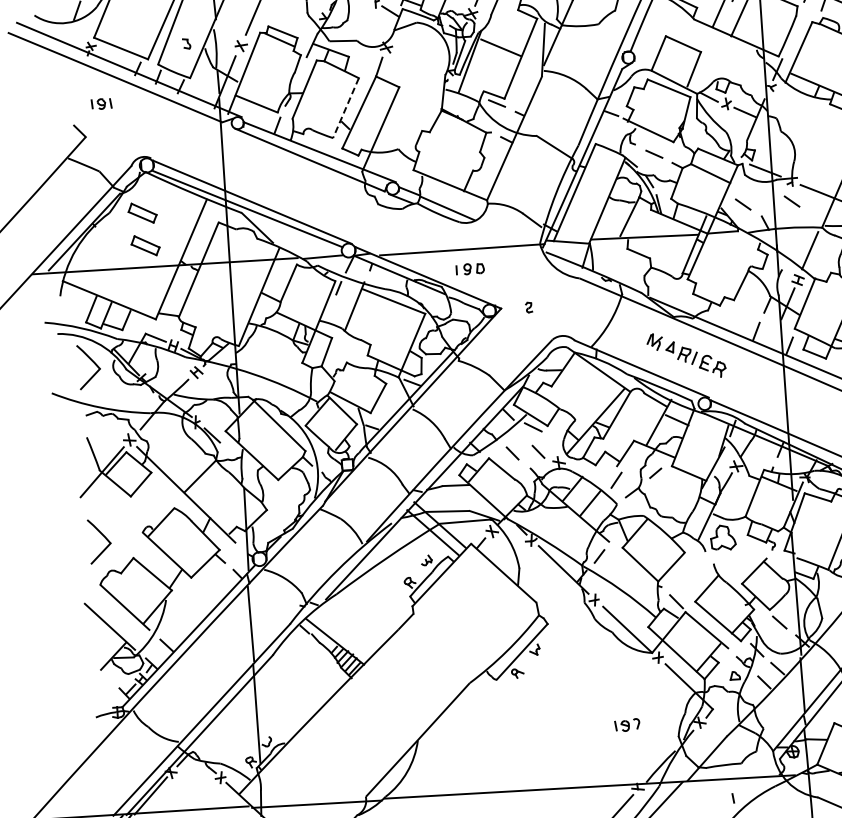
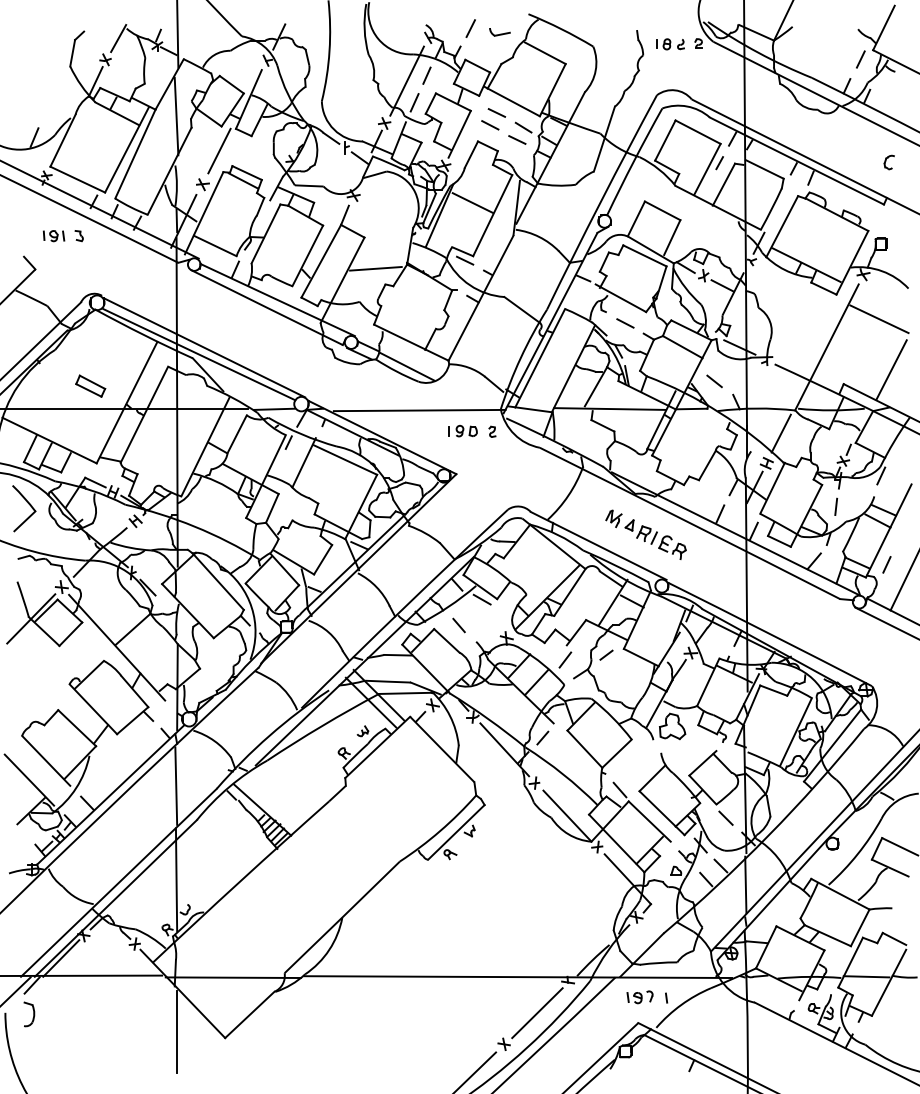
part: (185, 44) -> (78, 236), moved
line: (345, 107) -> (307, 255), dashed -> solid
line: (411, 116) -> (375, 268), added
line: (791, 201) -> (765, 381), removed
part: (142, 212) -> (89, 351), removed
part: (470, 269) -> (462, 431), moved
part: (529, 307) -> (492, 431), moved
line: (537, 451) -> (485, 625), removed
part: (99, 541) -> (24, 690), removed
part: (626, 725) -> (639, 997), moved

